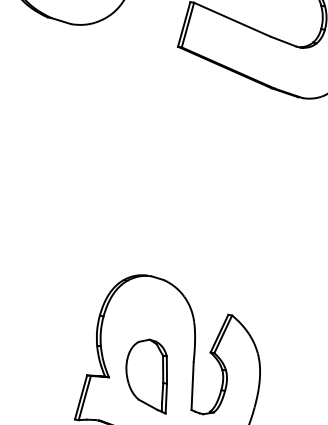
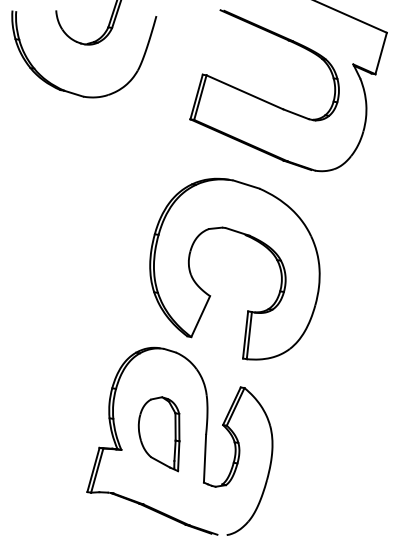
part: (233, 163) -> (245, 236), added
part: (146, 376) -> (158, 434), moved

